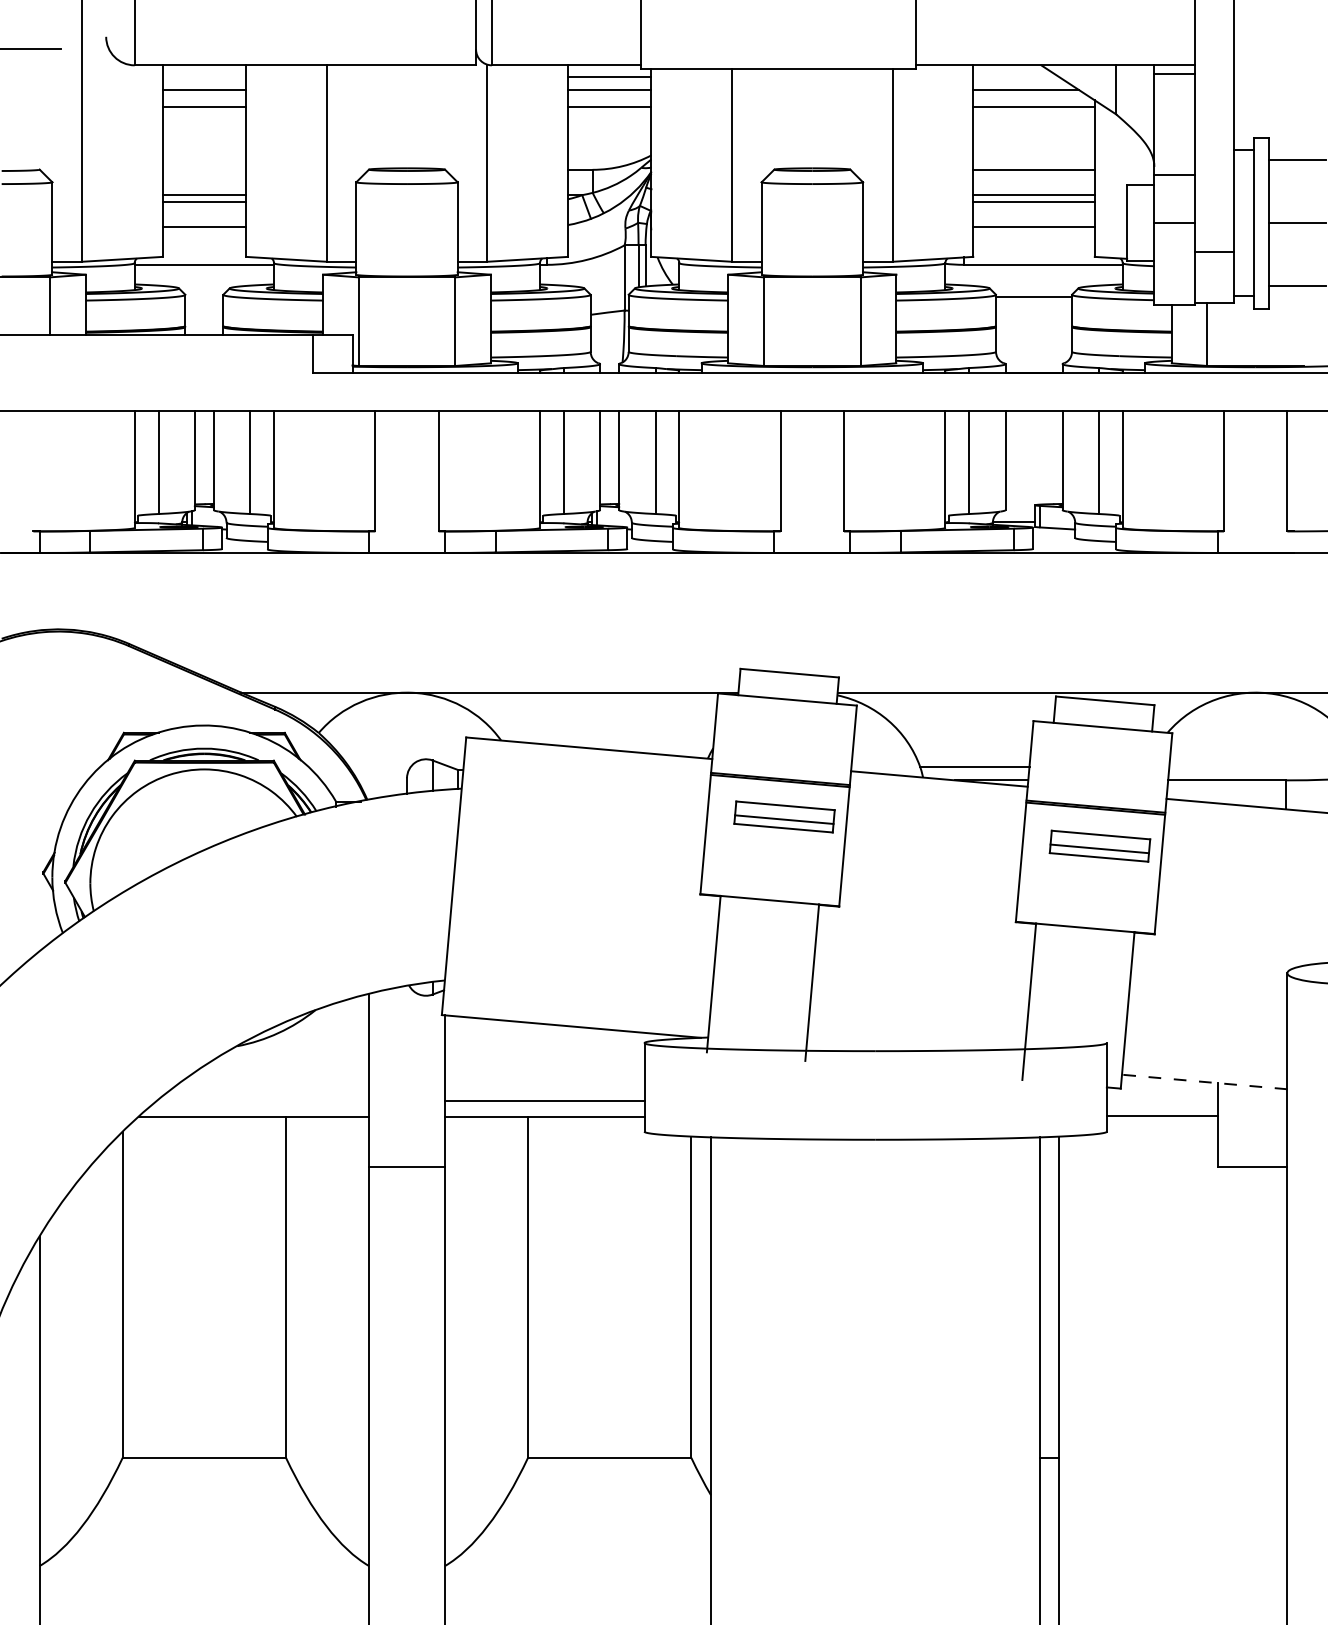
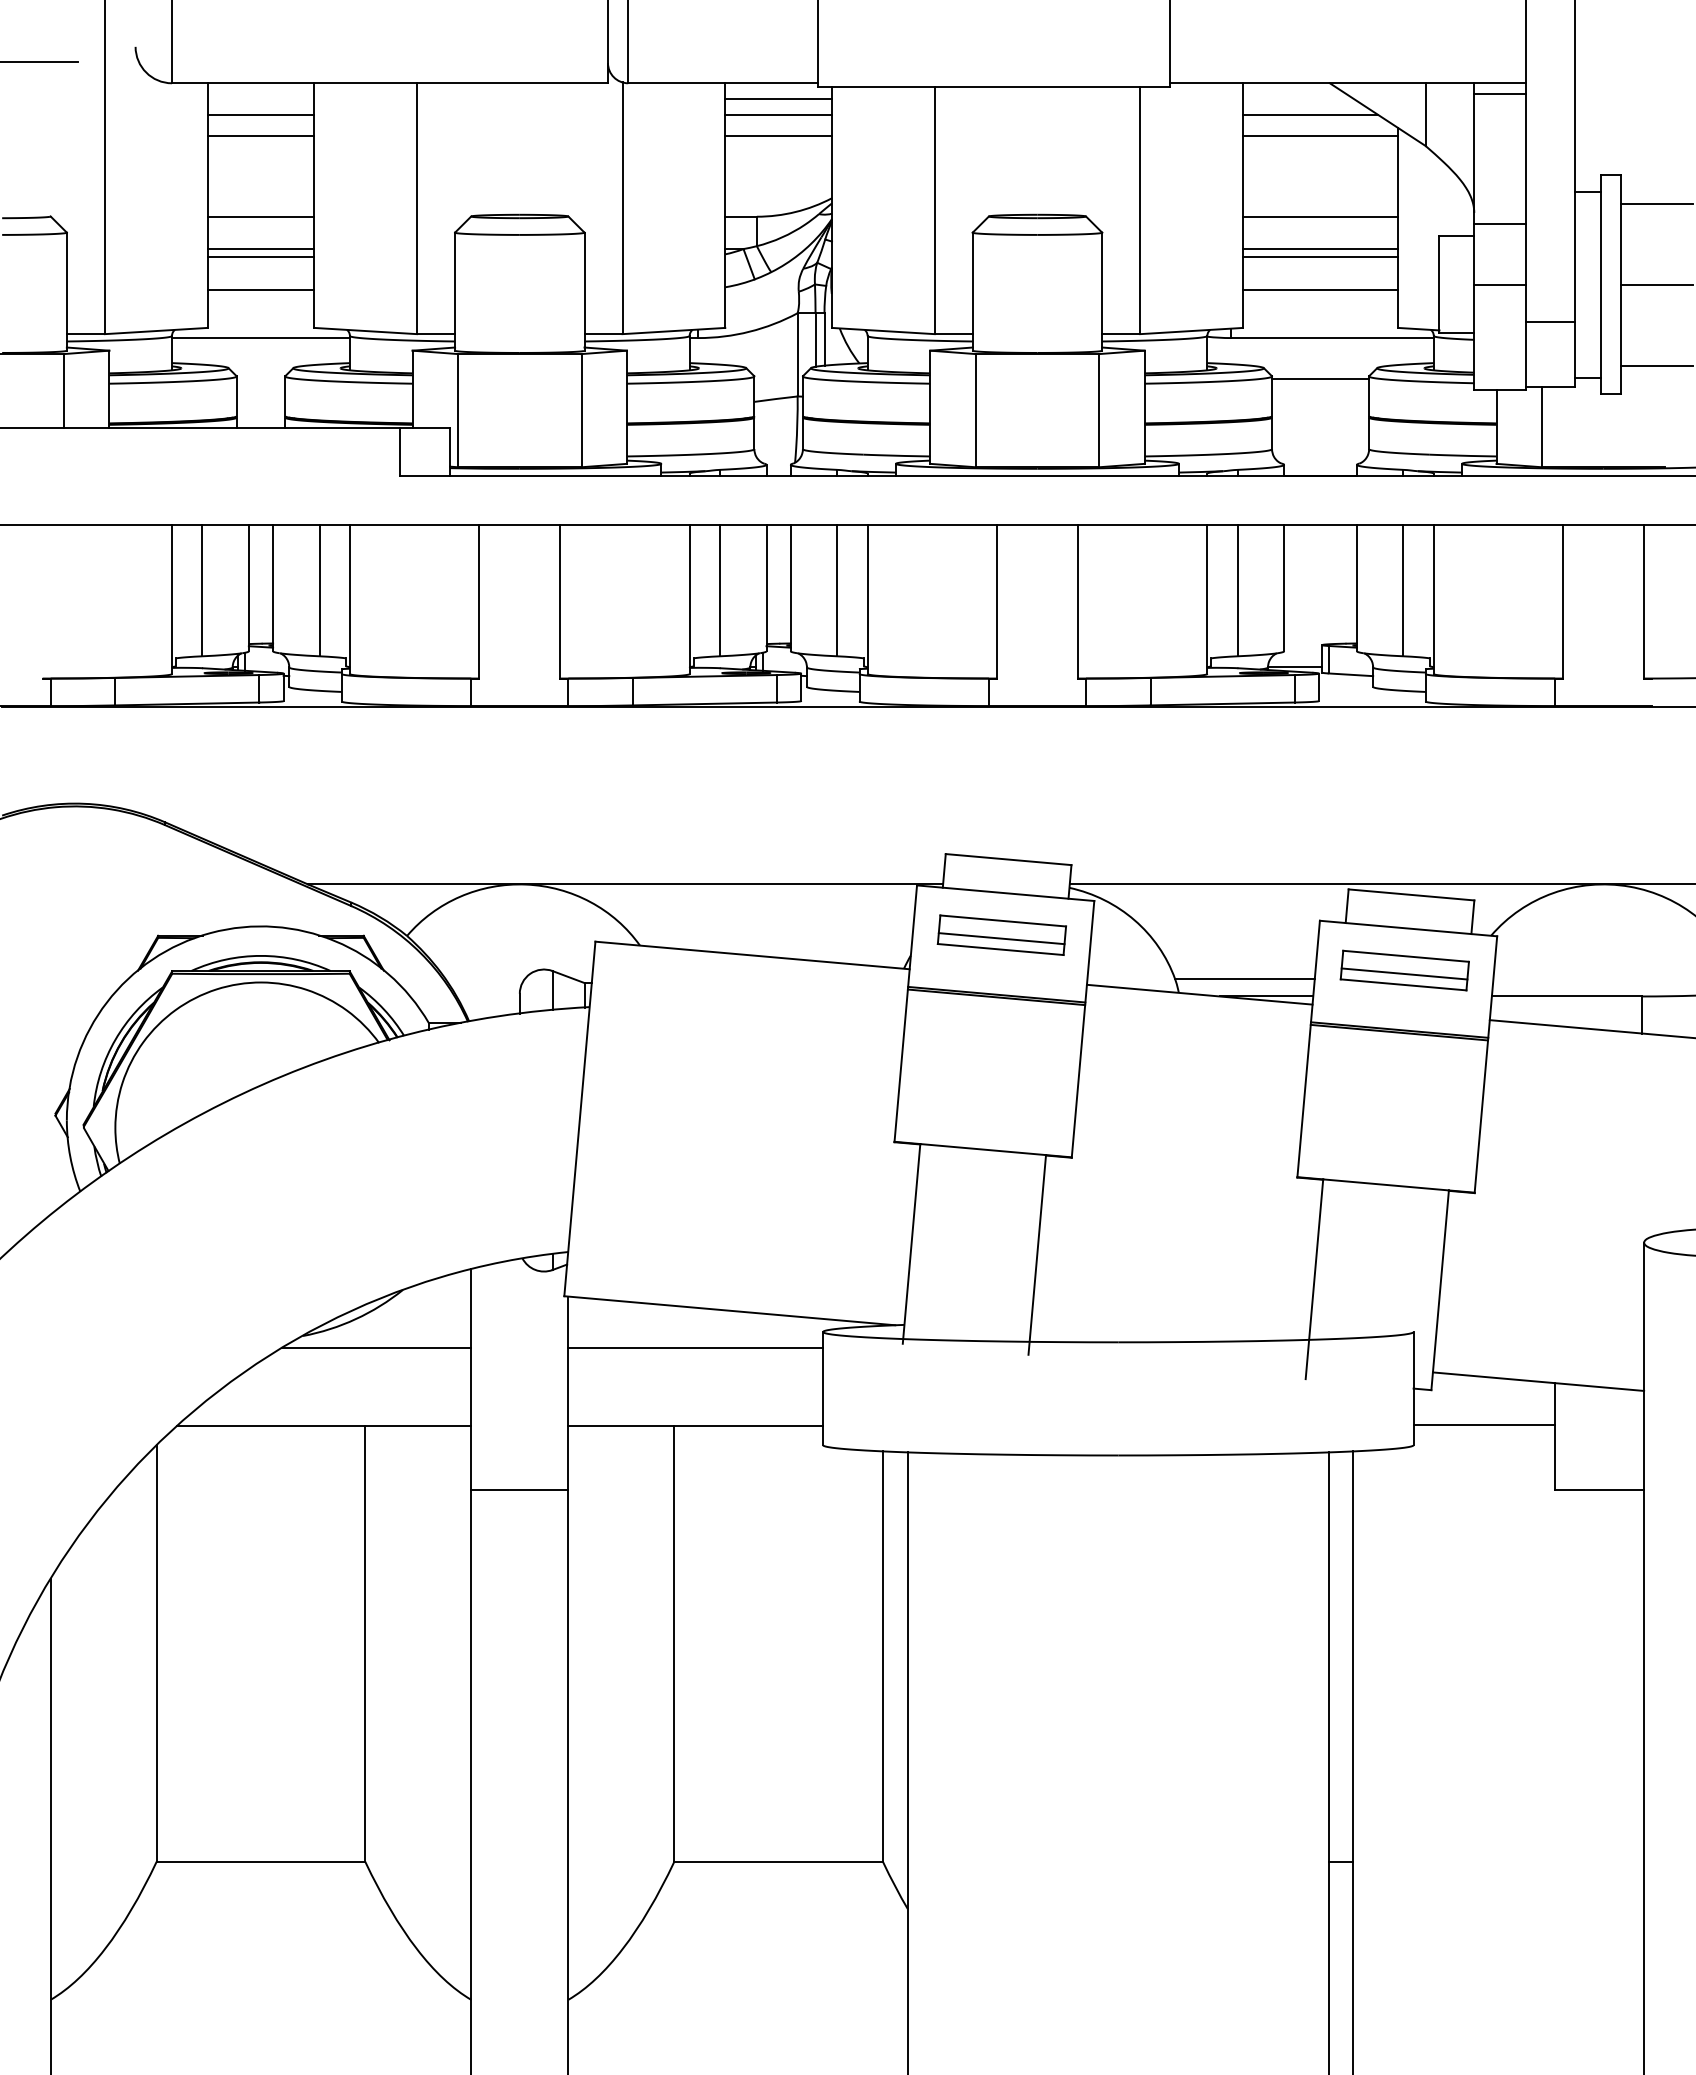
line: (203, 169) -> (260, 216), added
part: (784, 816) -> (1001, 934), moved
part: (1099, 846) -> (1404, 970), moved
line: (294, 1056) -> (376, 1348), added
line: (1204, 1081) -> (1538, 1381), dashed -> solid
line: (544, 1101) -> (695, 1348), moved

